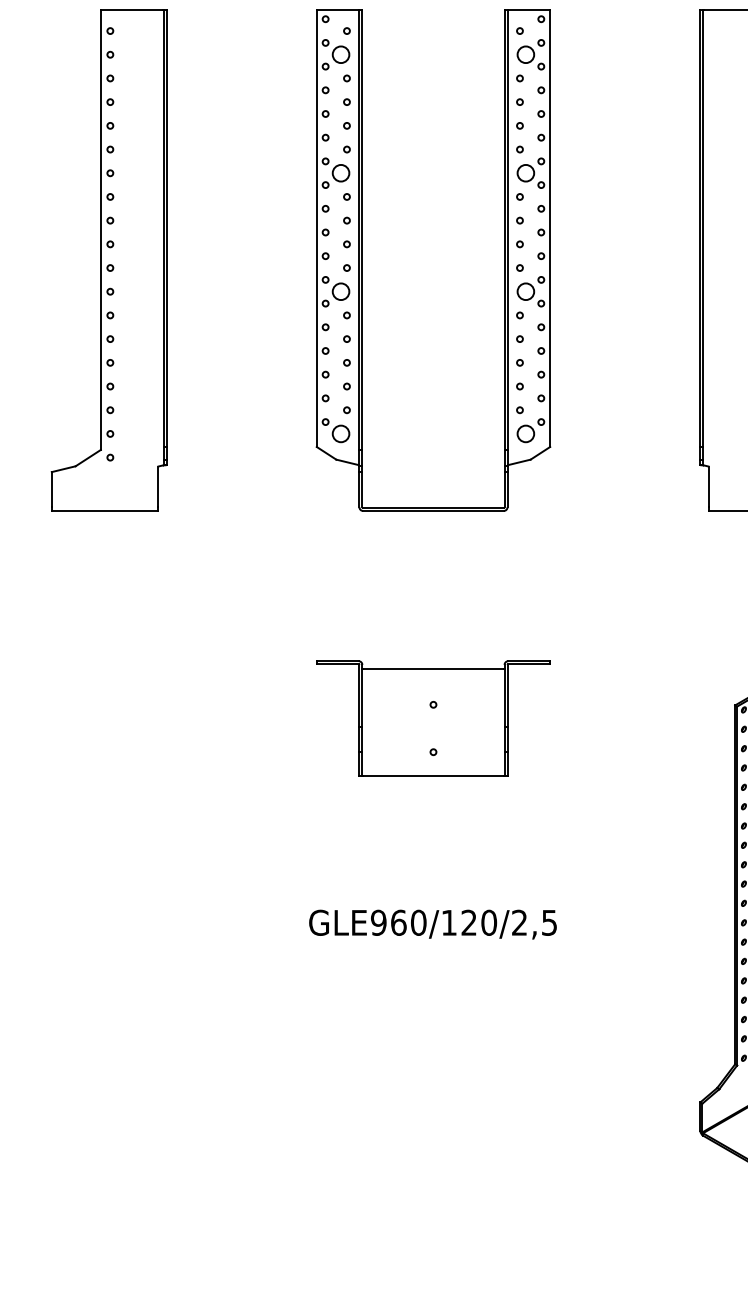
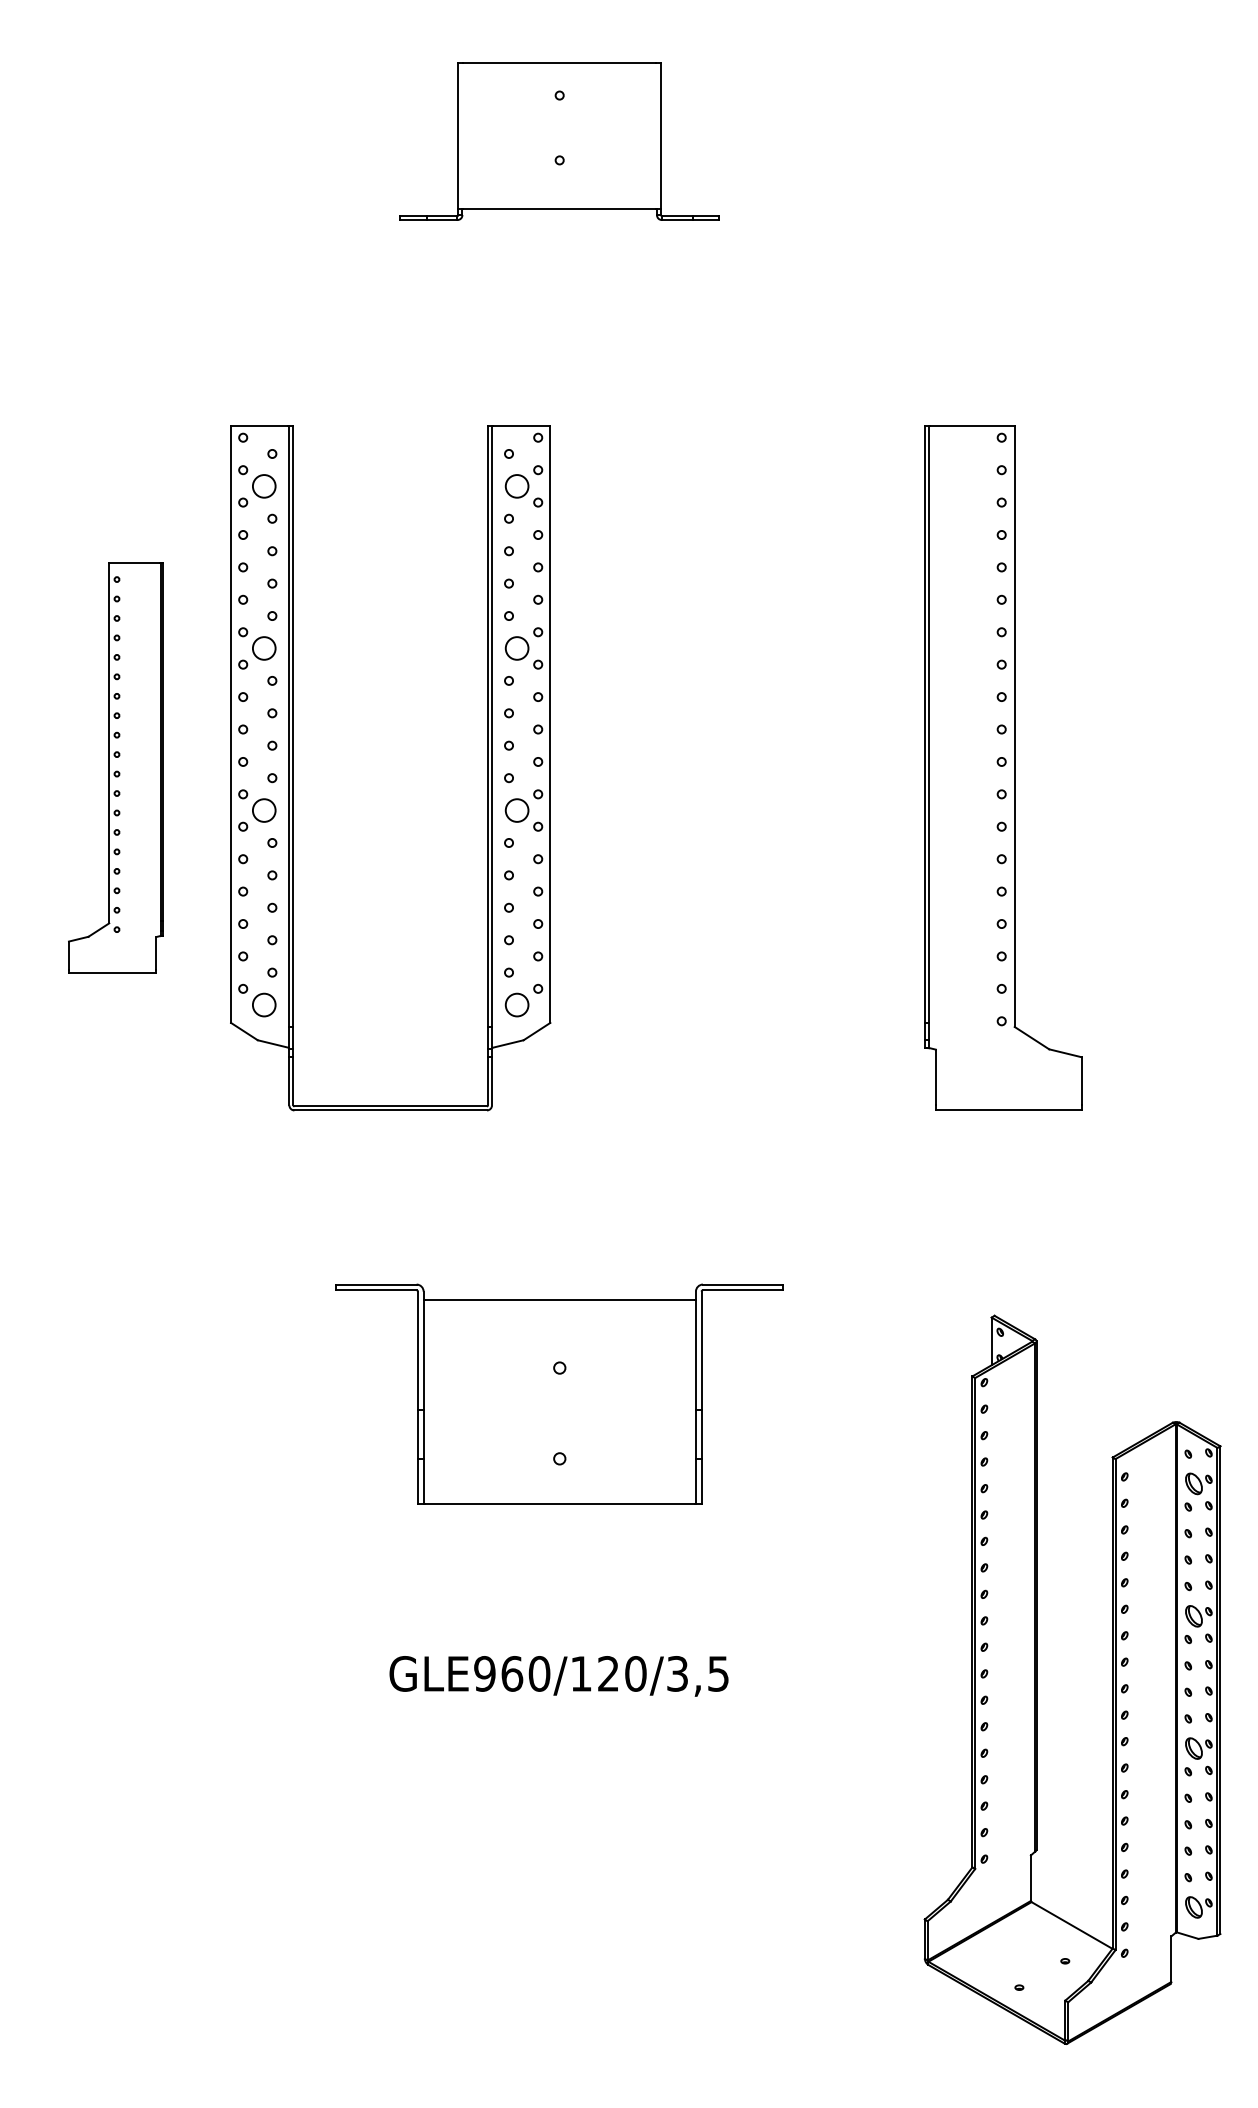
part: (108, 260) -> (115, 767), size x0.6
part: (362, 260) -> (293, 768), moved
part: (433, 718) -> (559, 1394), size x1.4
text: (519, 922) -> (677, 1673), GLE960/120/2,5 -> GLE960/120/3,5

